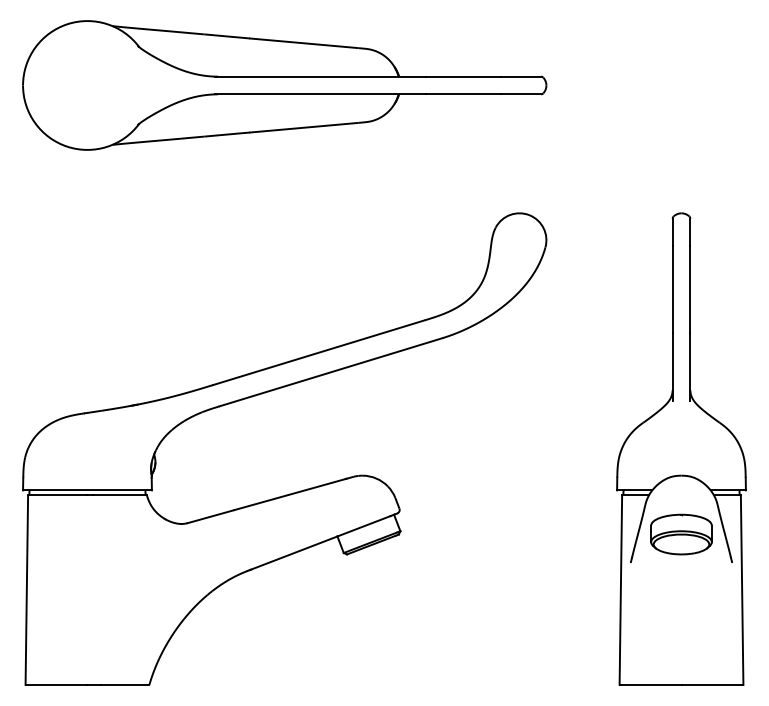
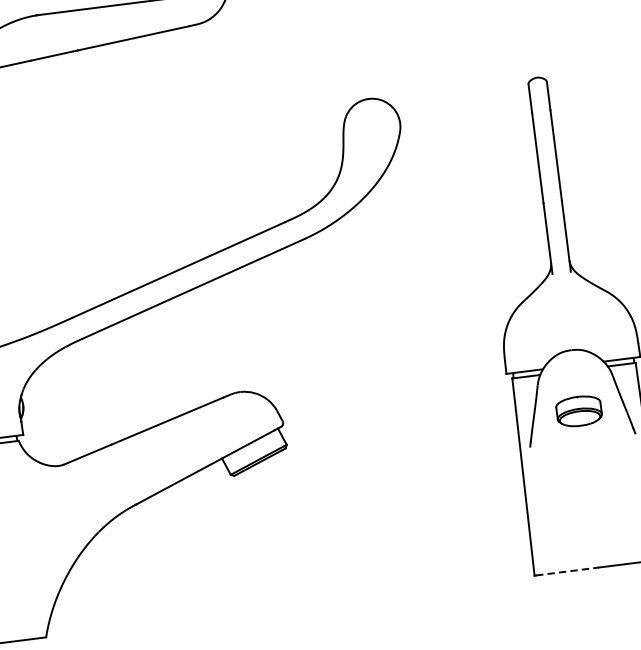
part: (681, 534) -> (579, 411), size x0.7
line: (651, 684) -> (567, 571), solid -> dashed

